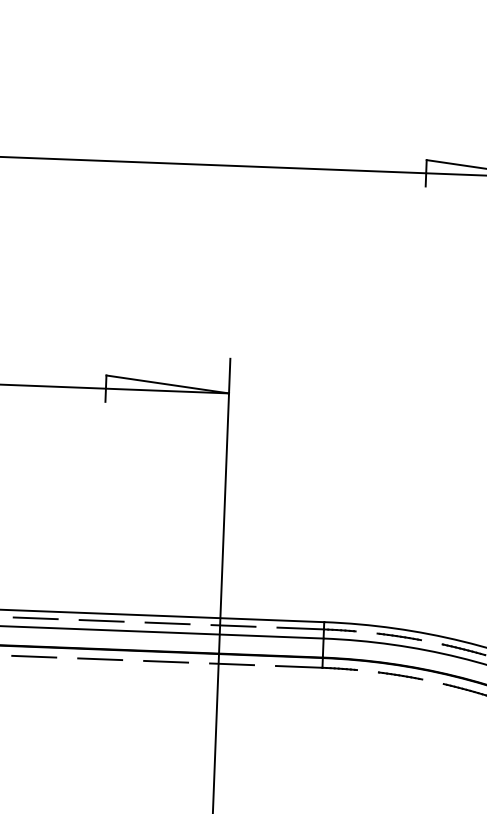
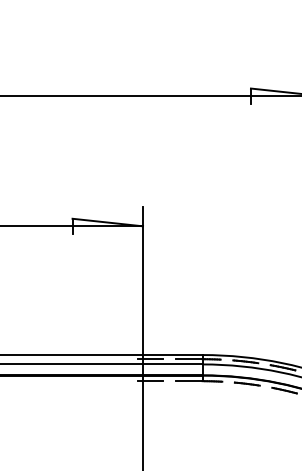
line: (35, 618) -> (37, 359), removed
line: (100, 621) -> (74, 359), removed
line: (166, 623) -> (112, 359), removed
line: (34, 657) -> (37, 381), removed
line: (98, 659) -> (74, 381), removed
line: (165, 662) -> (112, 381), removed

